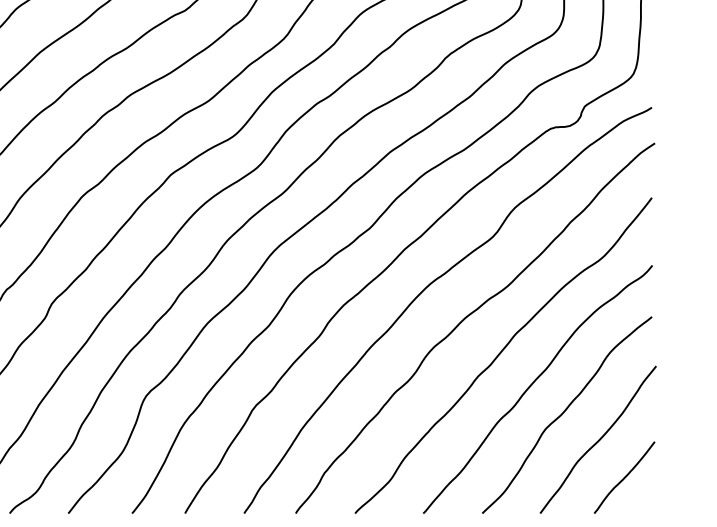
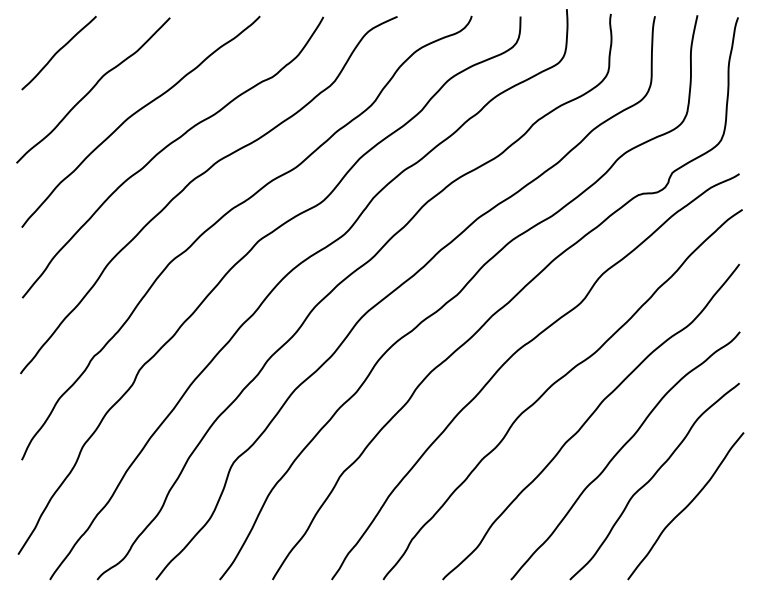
curve: (623, 477) -> (711, 543), removed

